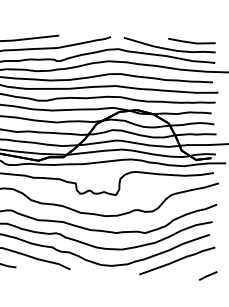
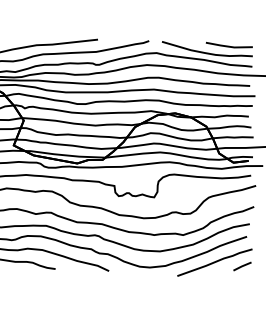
line: (208, 275) -> (242, 266), moved

